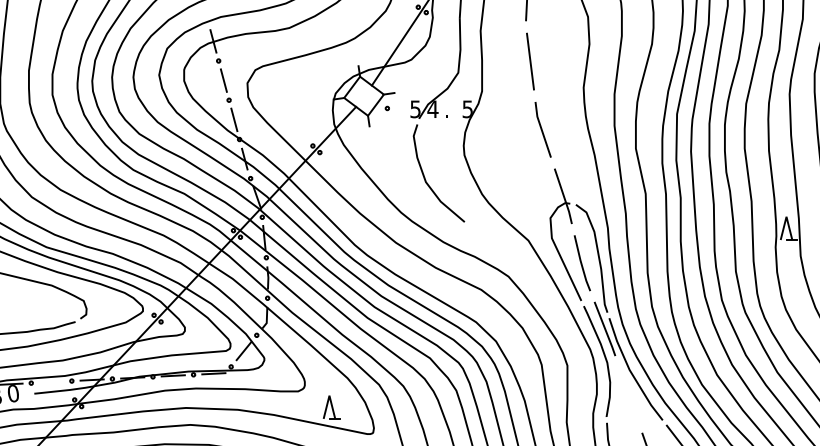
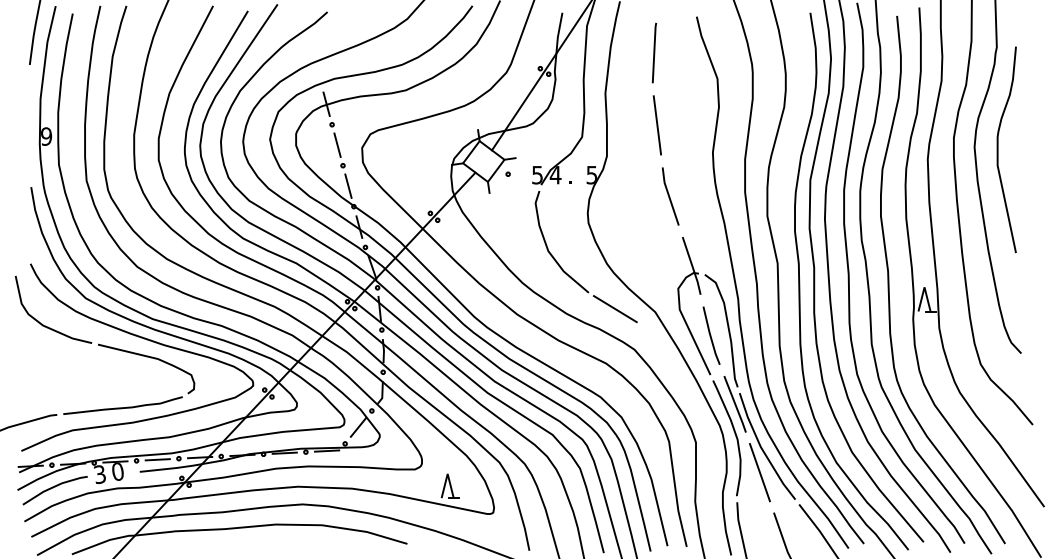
line: (489, 238) -> (614, 309), added
line: (51, 381) -> (157, 459), added
line: (628, 394) -> (759, 472), added

